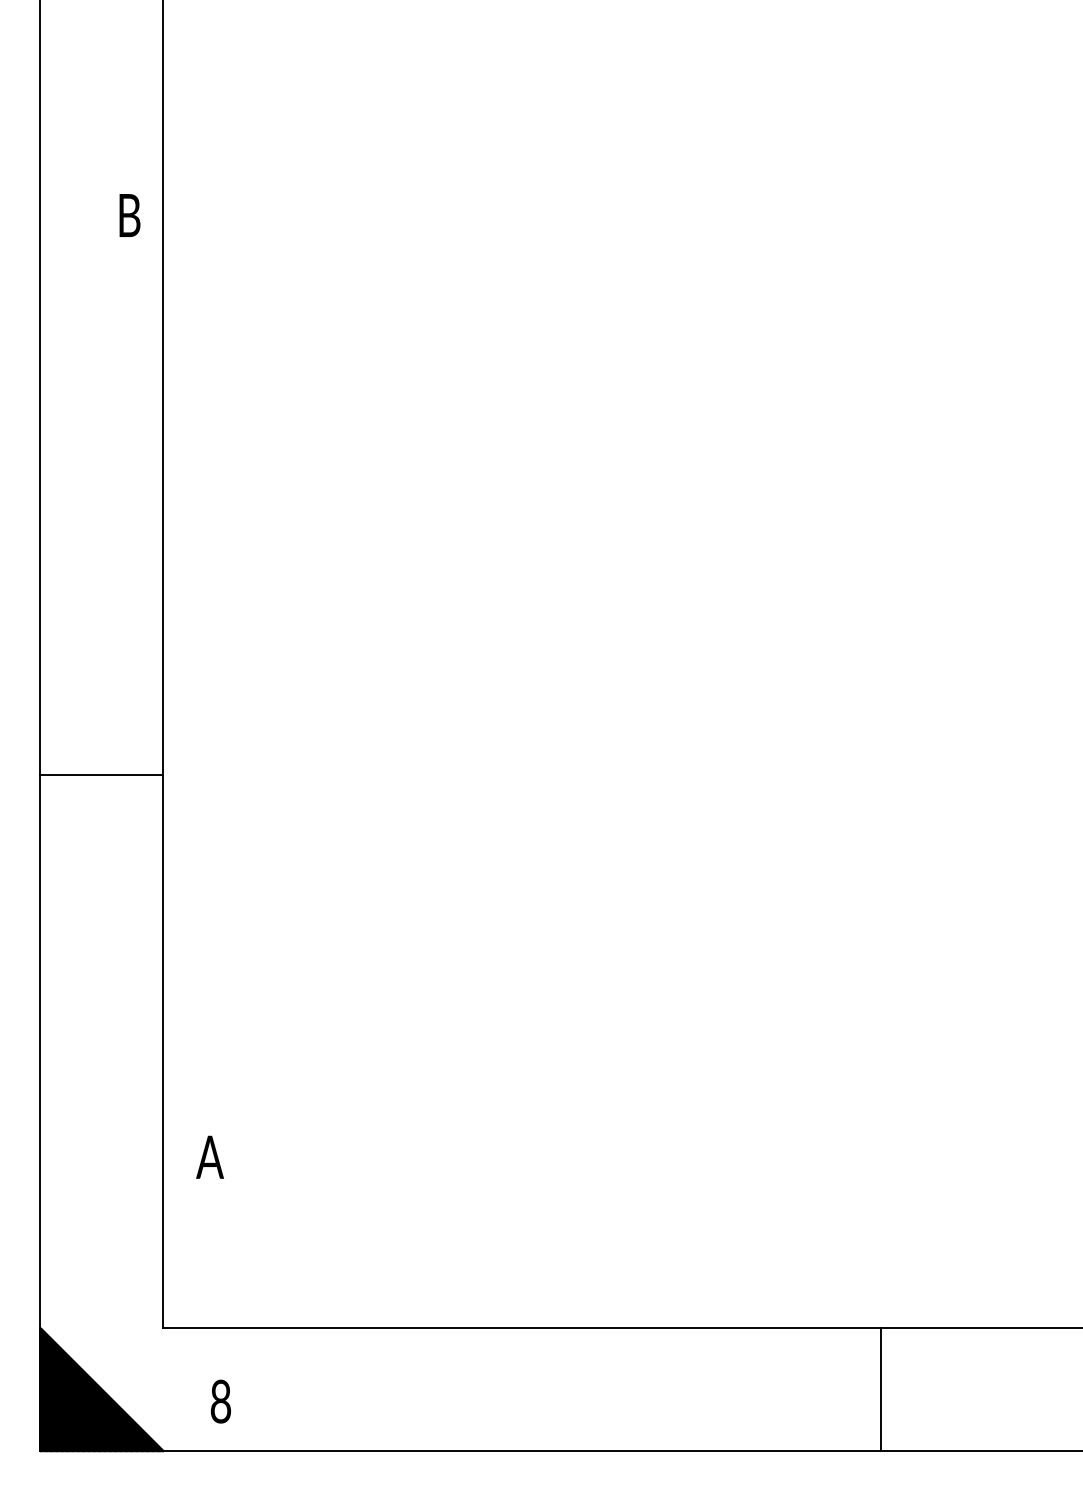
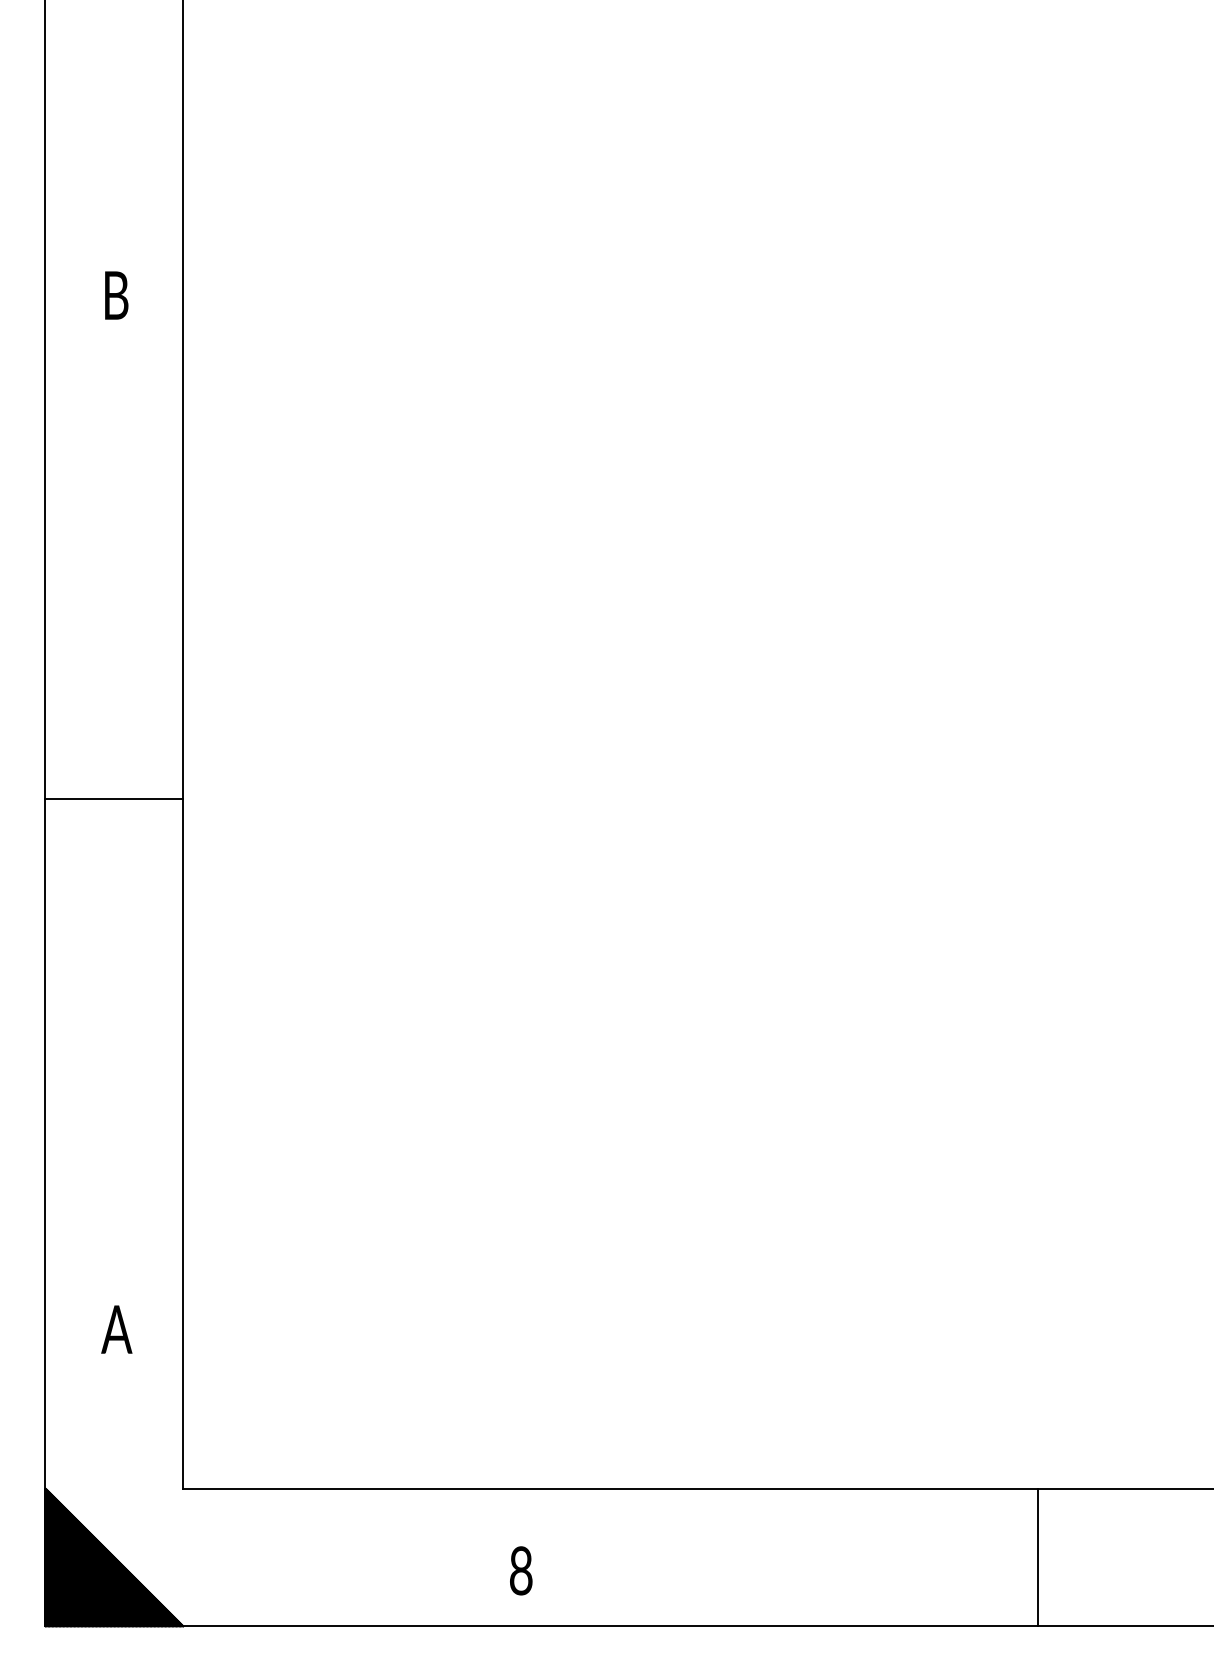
text: (129, 215) -> (116, 295), moved
line: (101, 774) -> (113, 798), moved
text: (209, 1156) -> (116, 1328), moved
line: (881, 1389) -> (1038, 1557), moved
text: (220, 1401) -> (520, 1570), moved

